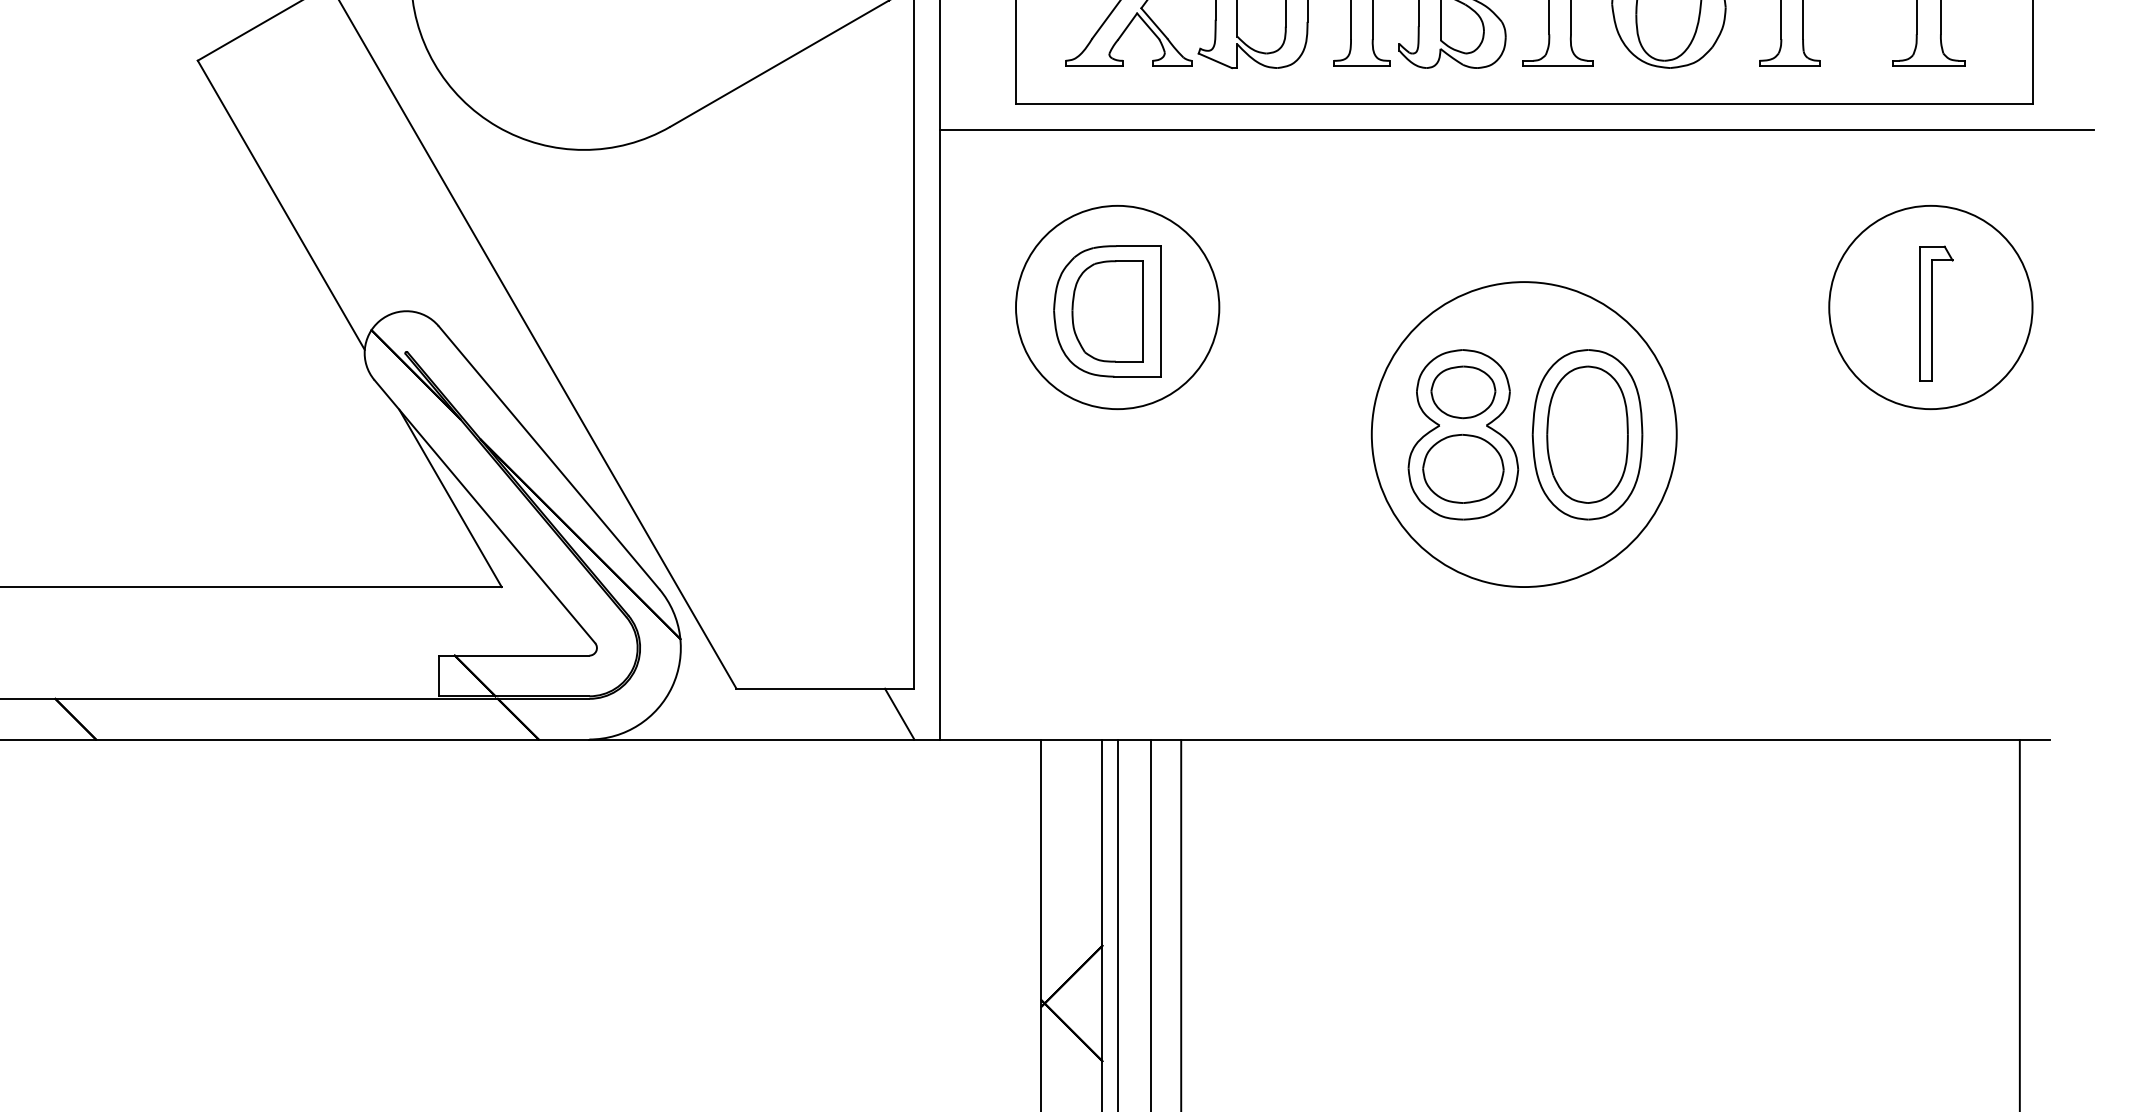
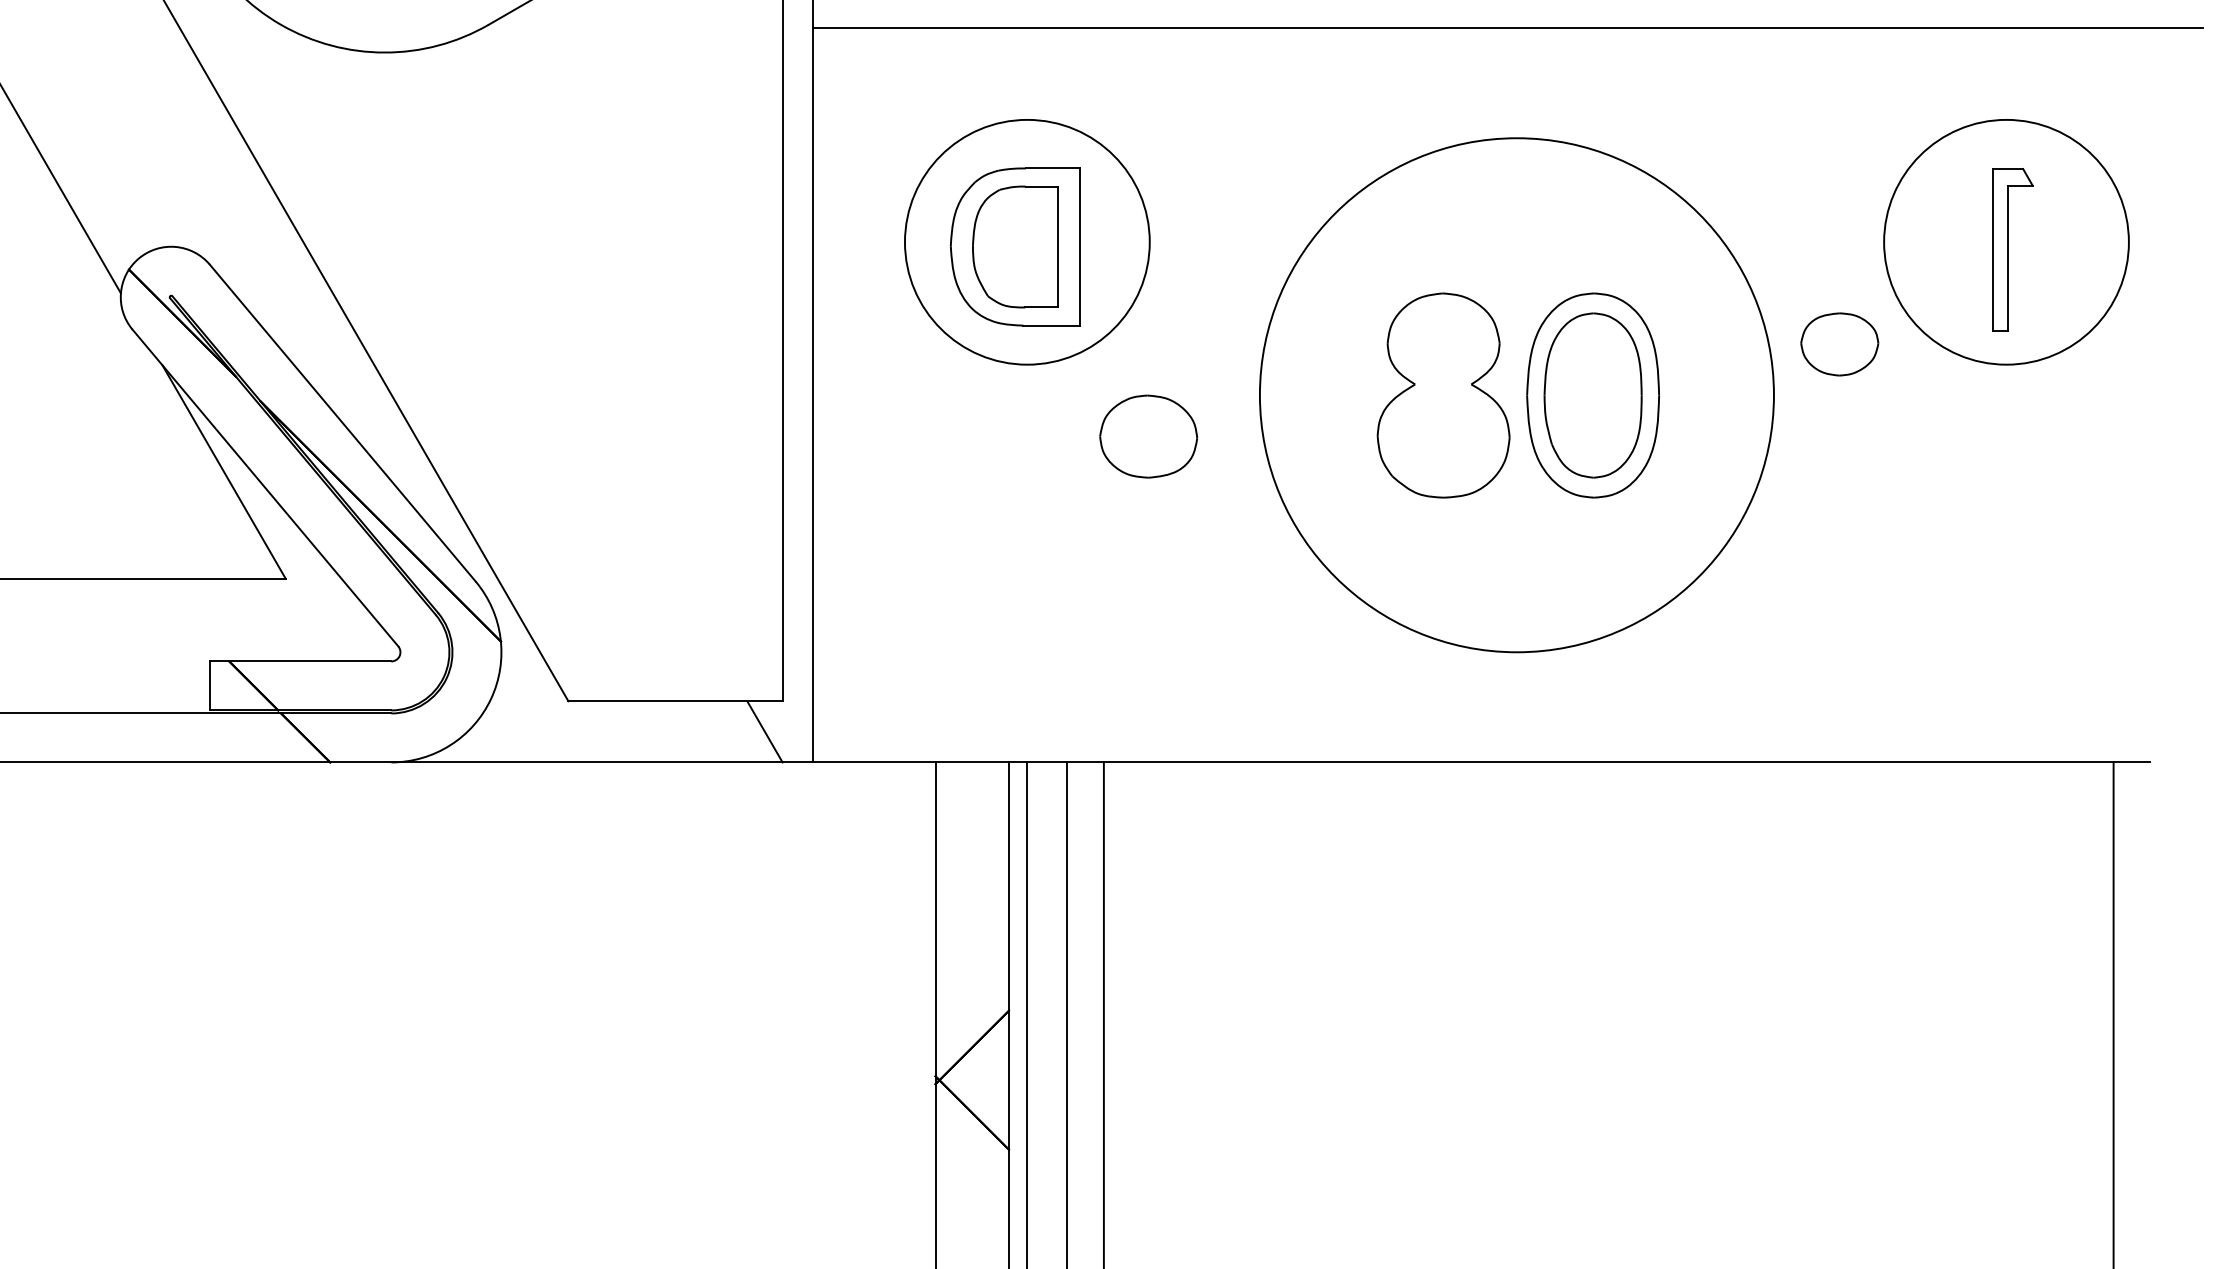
part: (1463, 392) -> (1839, 344), moved
circle: (1523, 434) -> (1516, 395), size x1.4
part: (1463, 468) -> (1148, 436), moved

